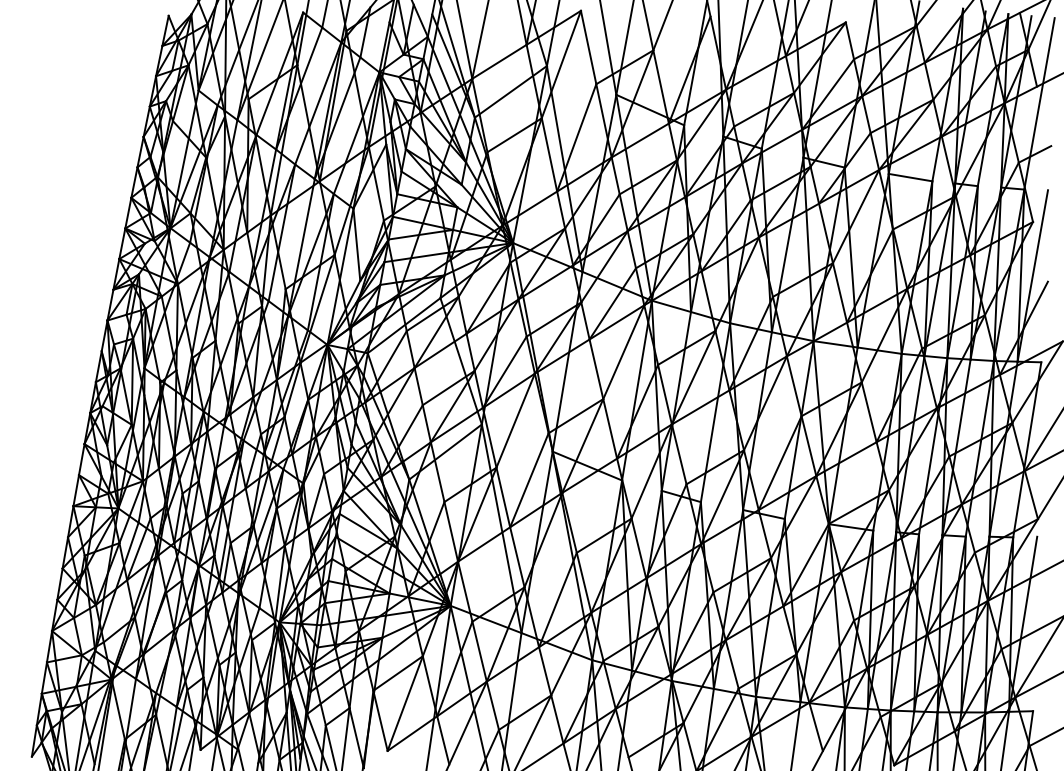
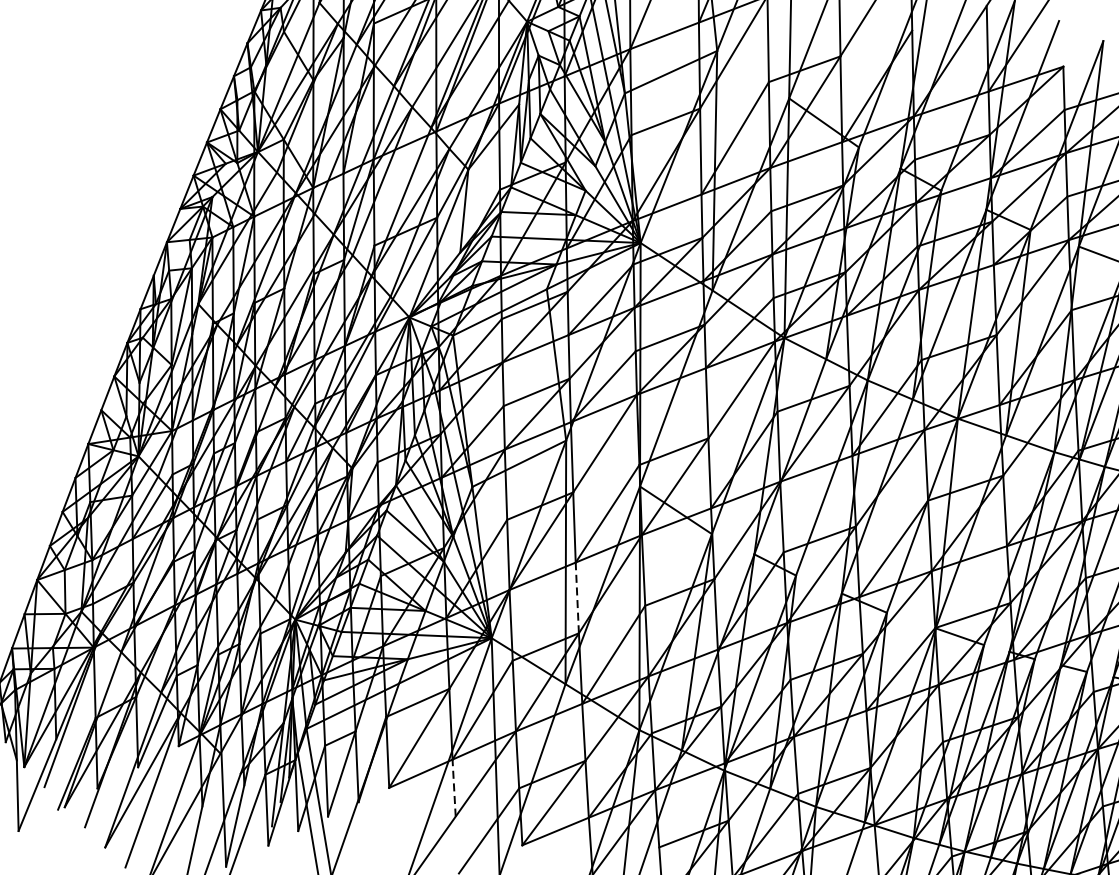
line: (517, 557) -> (577, 598), solid -> dashed
line: (443, 740) -> (454, 788), solid -> dashed

